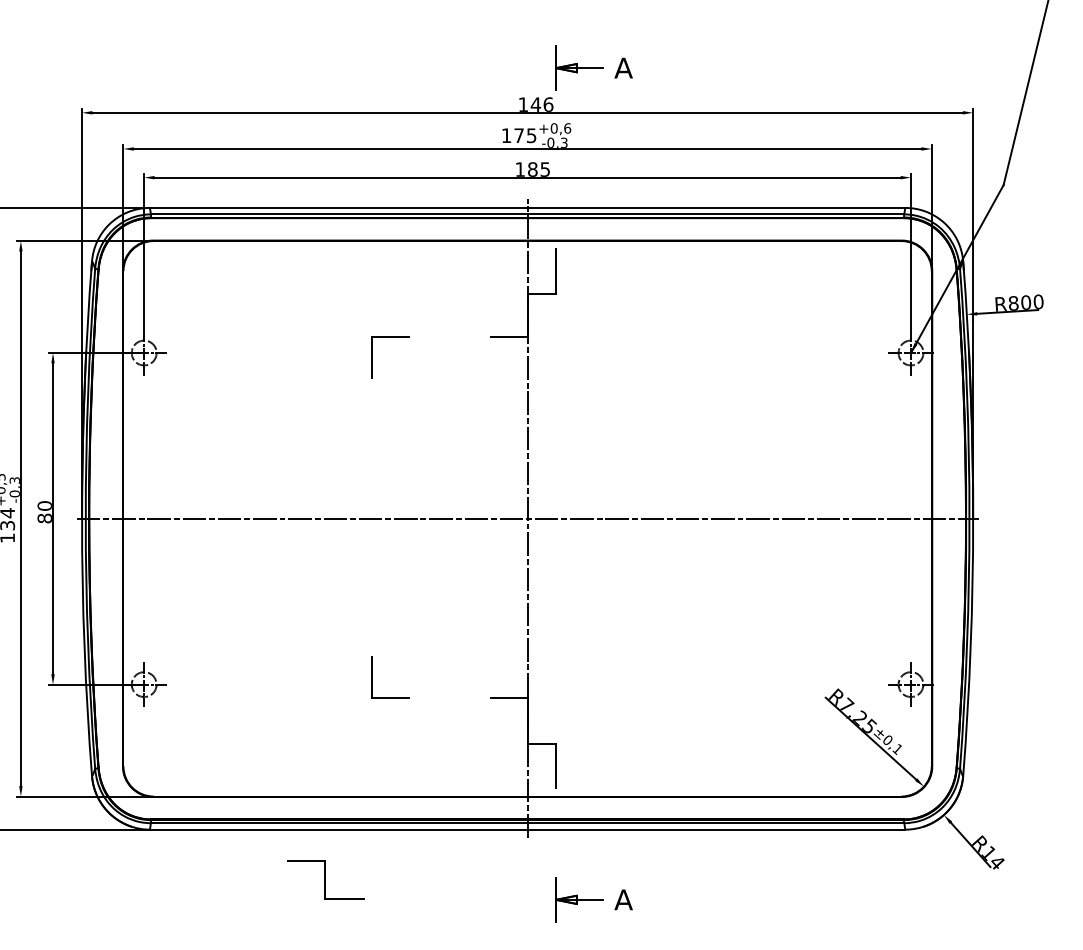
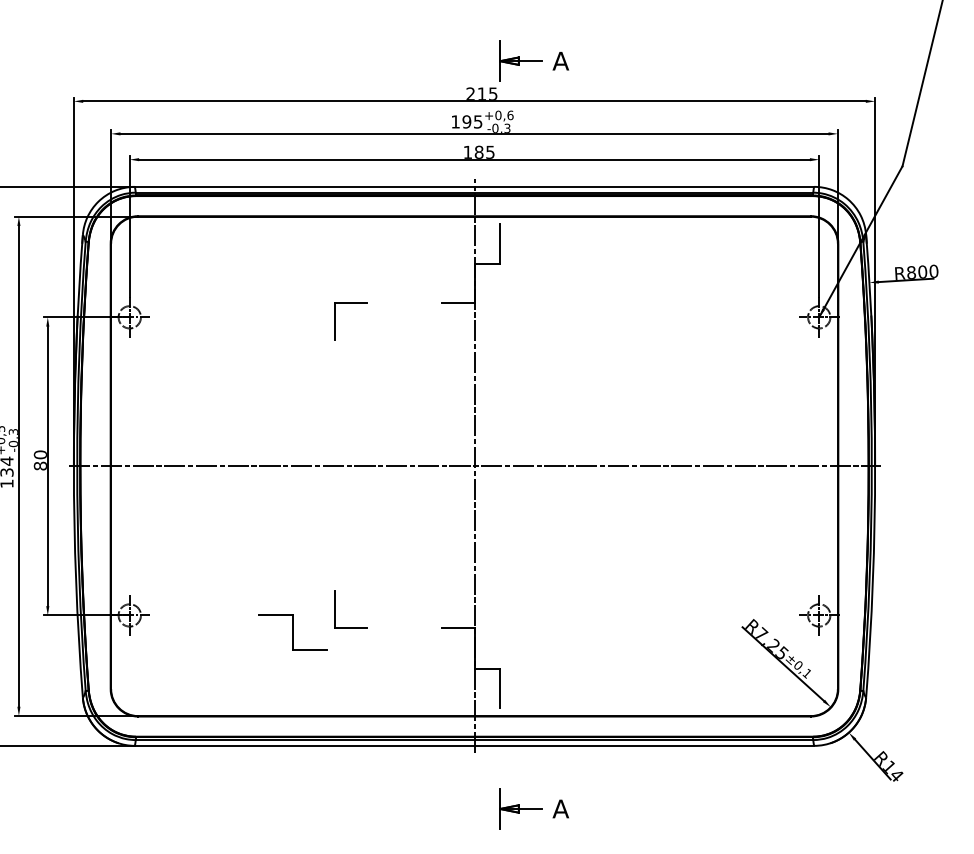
text: (535, 104) -> (481, 93), 146 -> 215
text: (518, 135) -> (466, 121), 175 -> 195
part: (325, 879) -> (292, 632), moved

